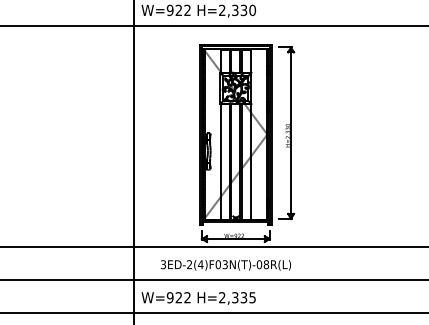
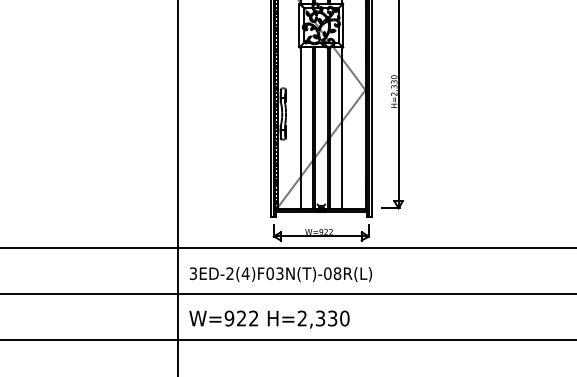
text: (226, 265) -> (281, 274), moved
text: (252, 297) -> (344, 318), H=2,335 -> H=2,330

